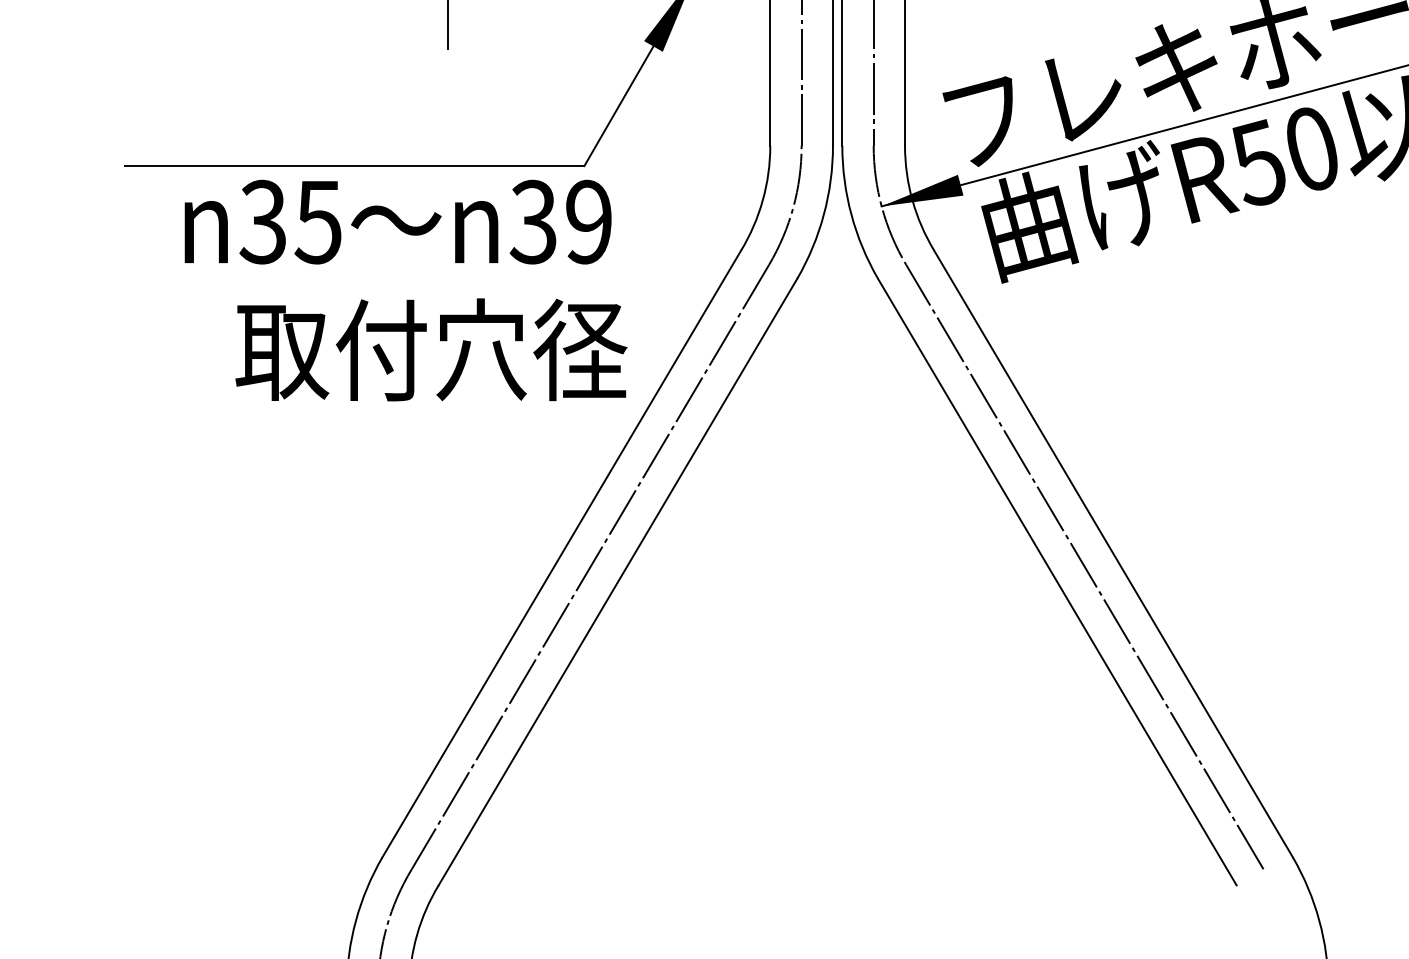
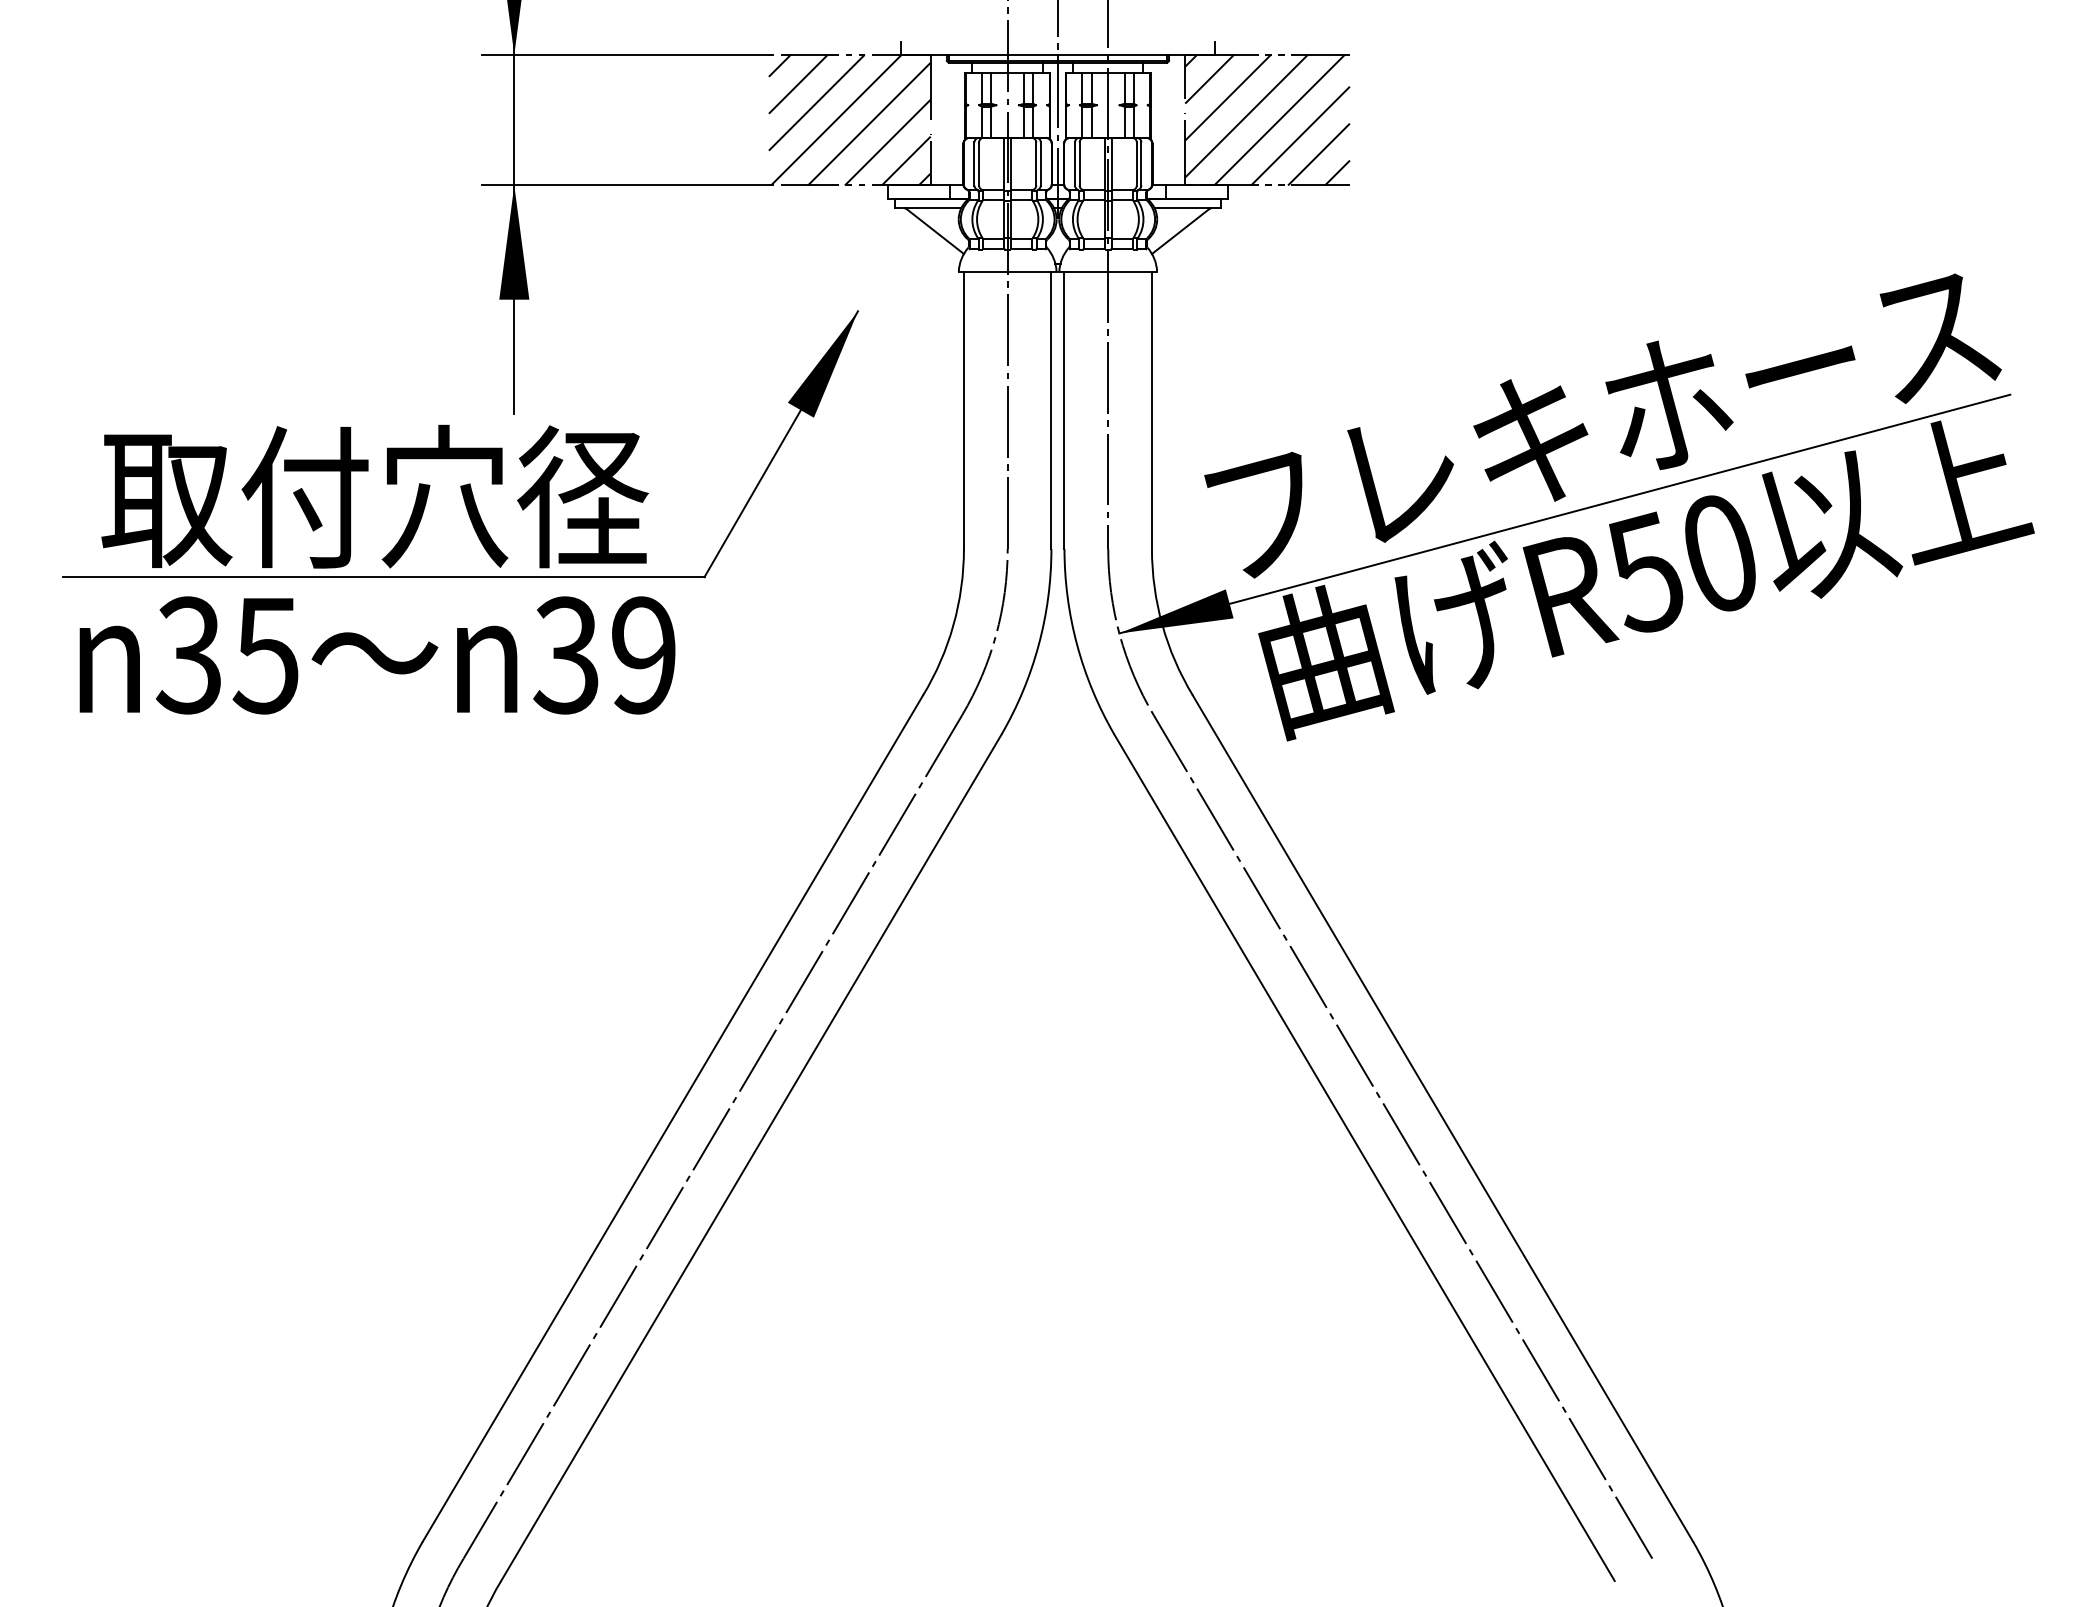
text: (398, 222) -> (377, 655), moved
text: (431, 349) -> (374, 496), moved

